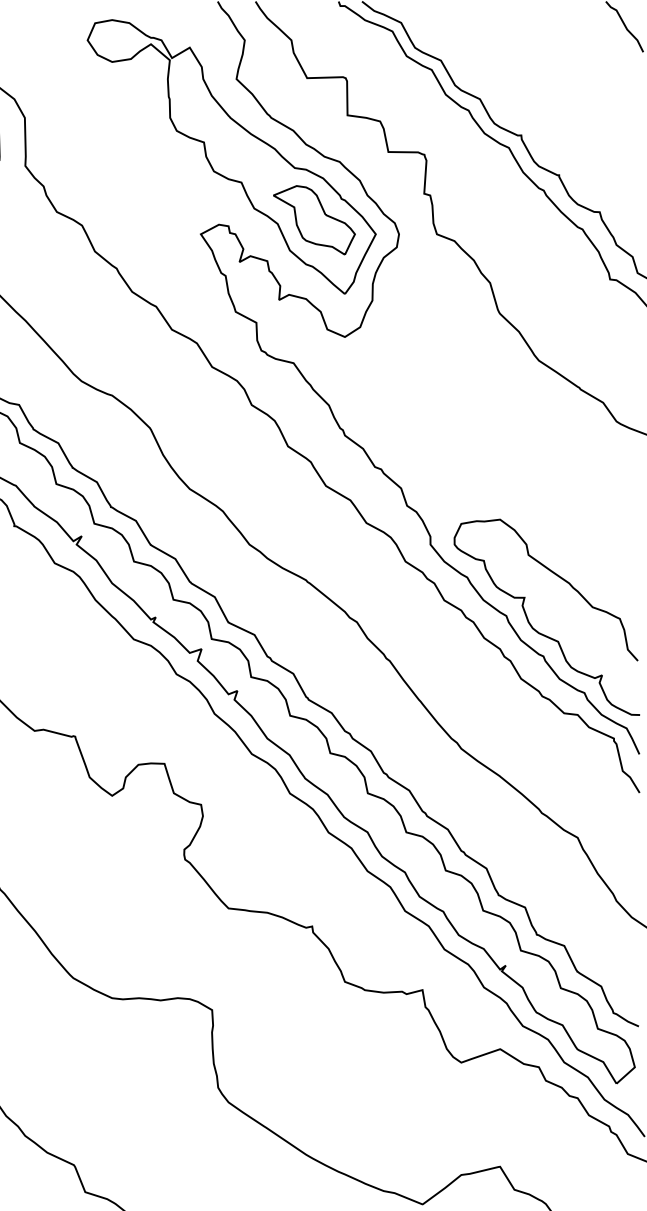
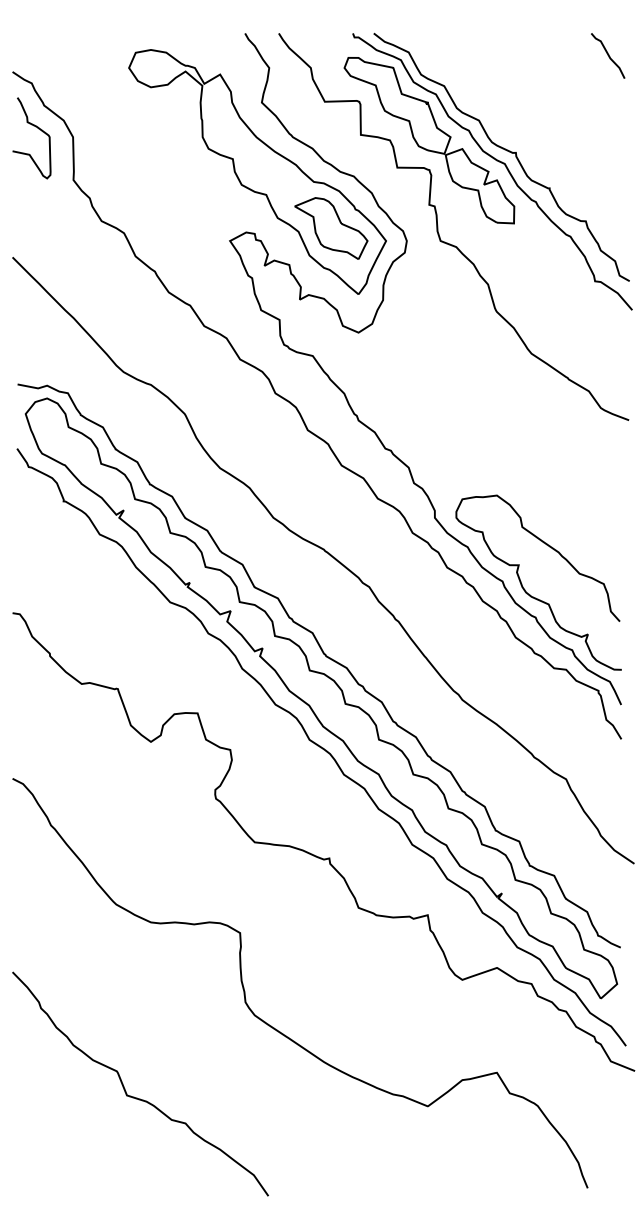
part: (424, 121) -> (429, 140), added

